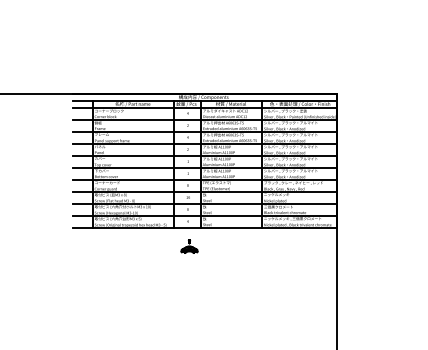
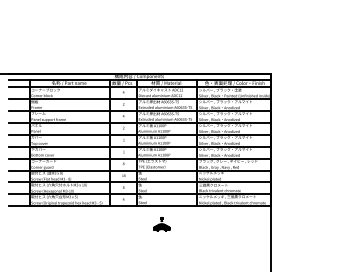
part: (189, 246) -> (161, 224), moved

